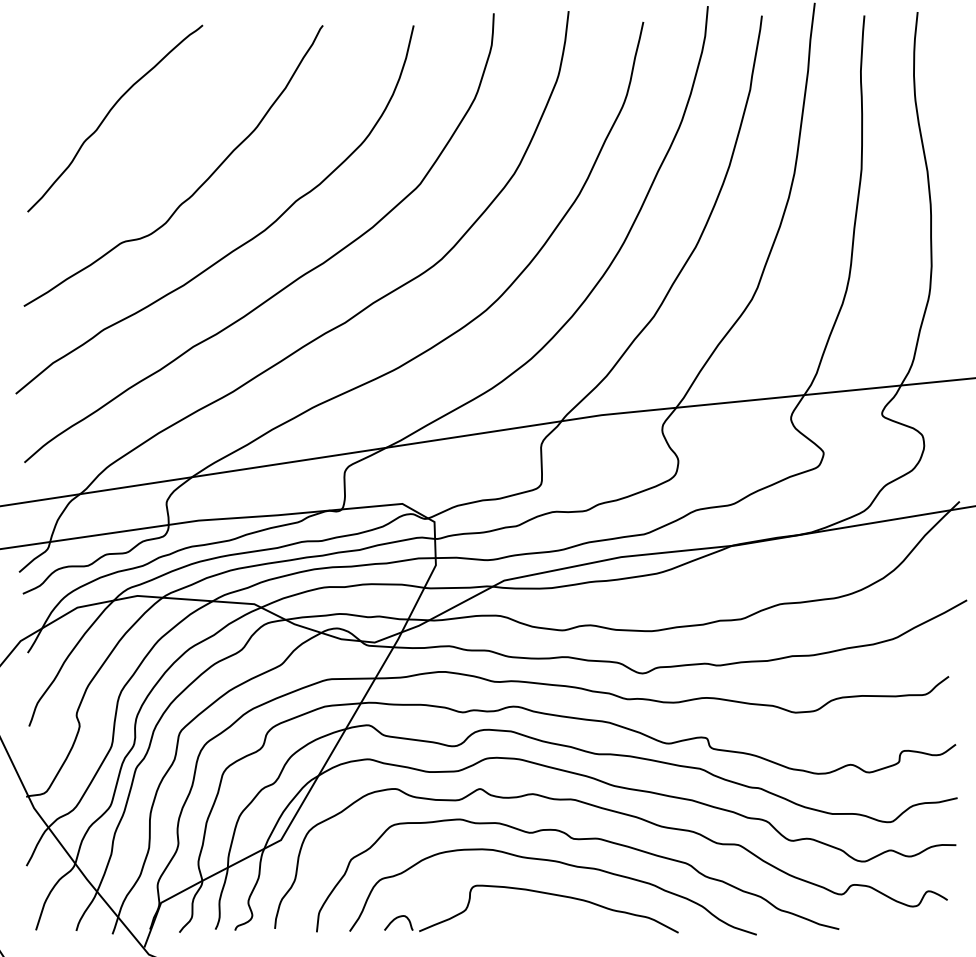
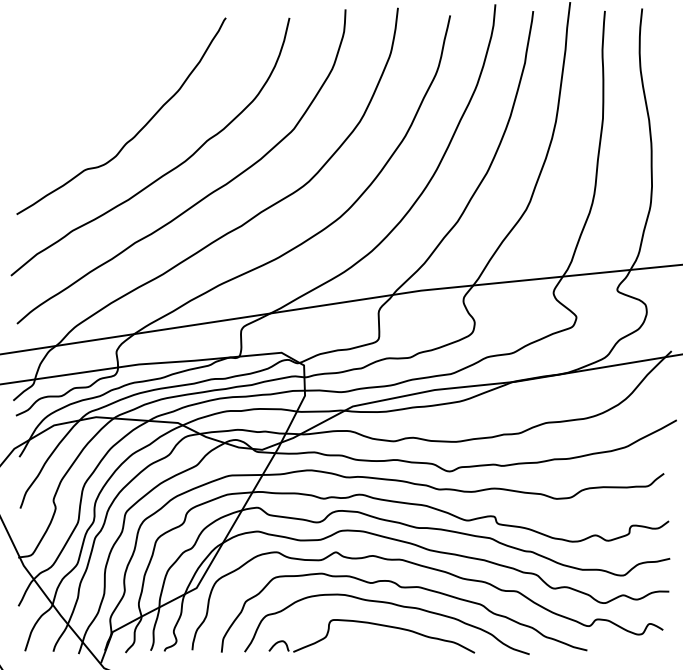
curve: (109, 114) -> (76, 80), removed

